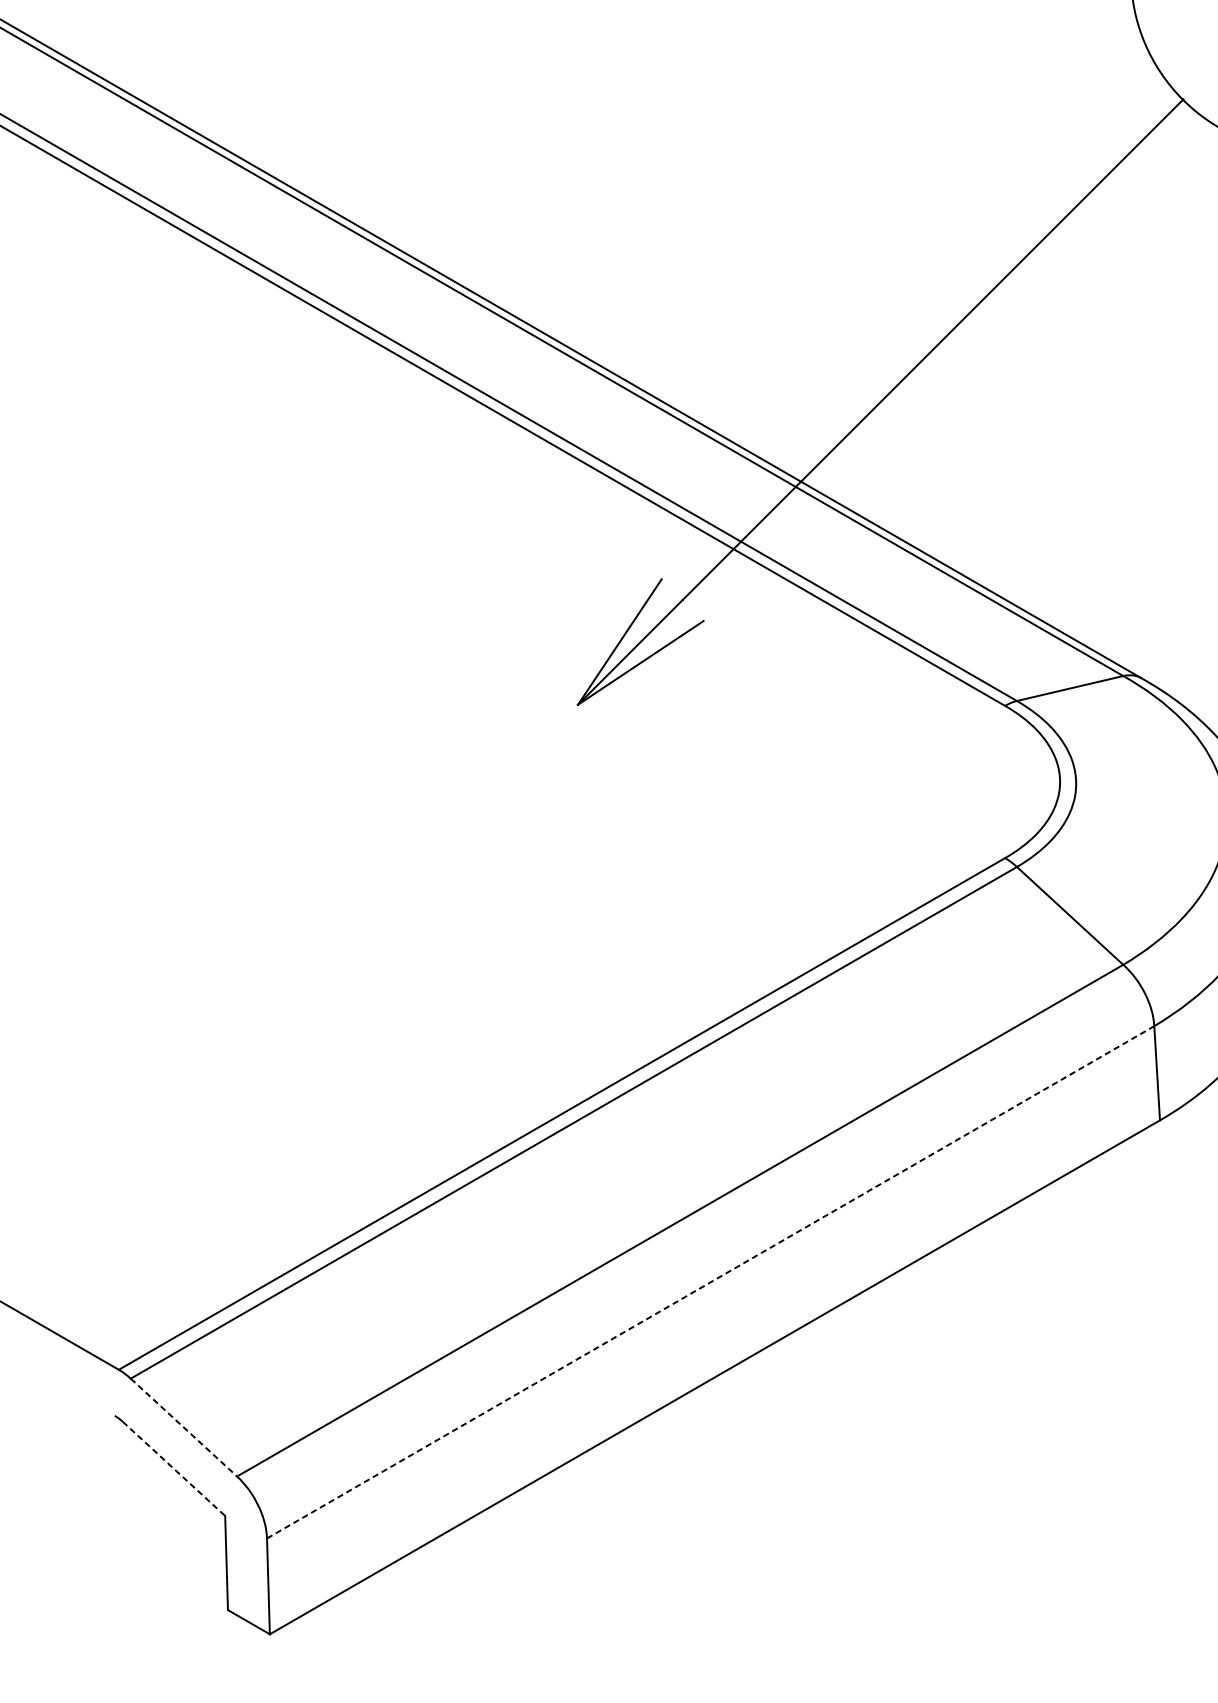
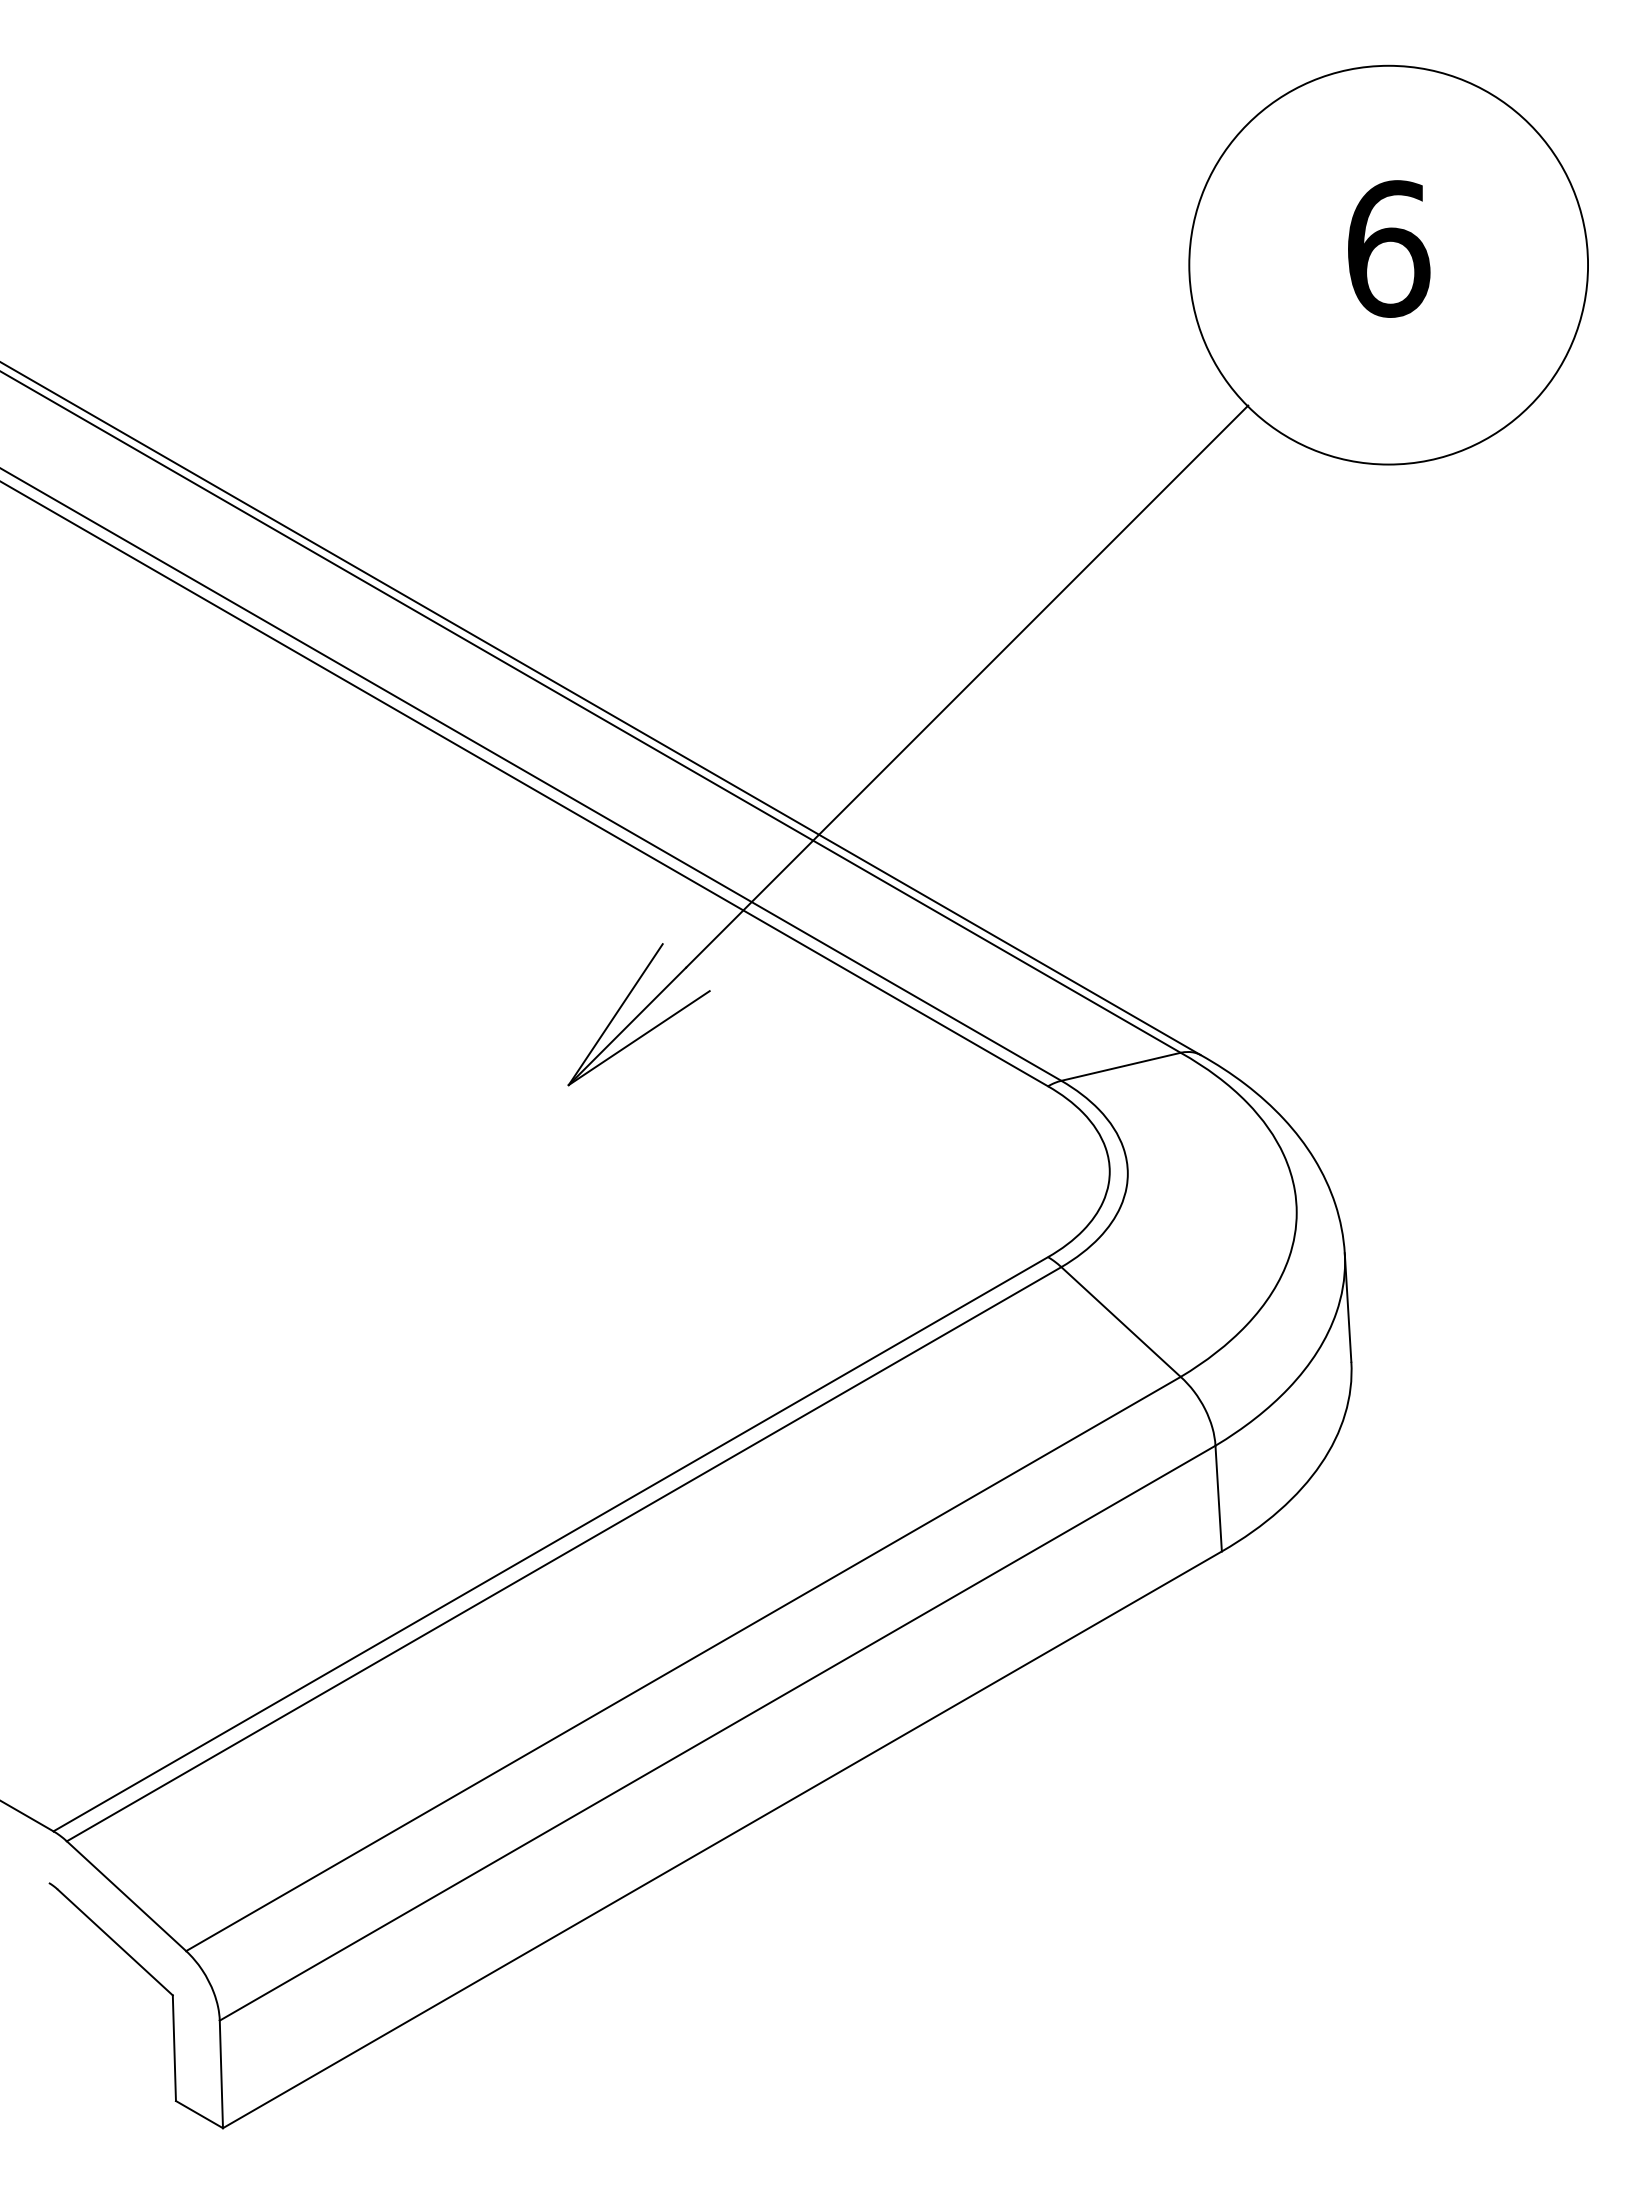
line: (710, 1282) -> (717, 1733), dashed -> solid
line: (183, 1427) -> (126, 1896), dashed -> solid
line: (174, 1468) -> (115, 1942), dashed -> solid

